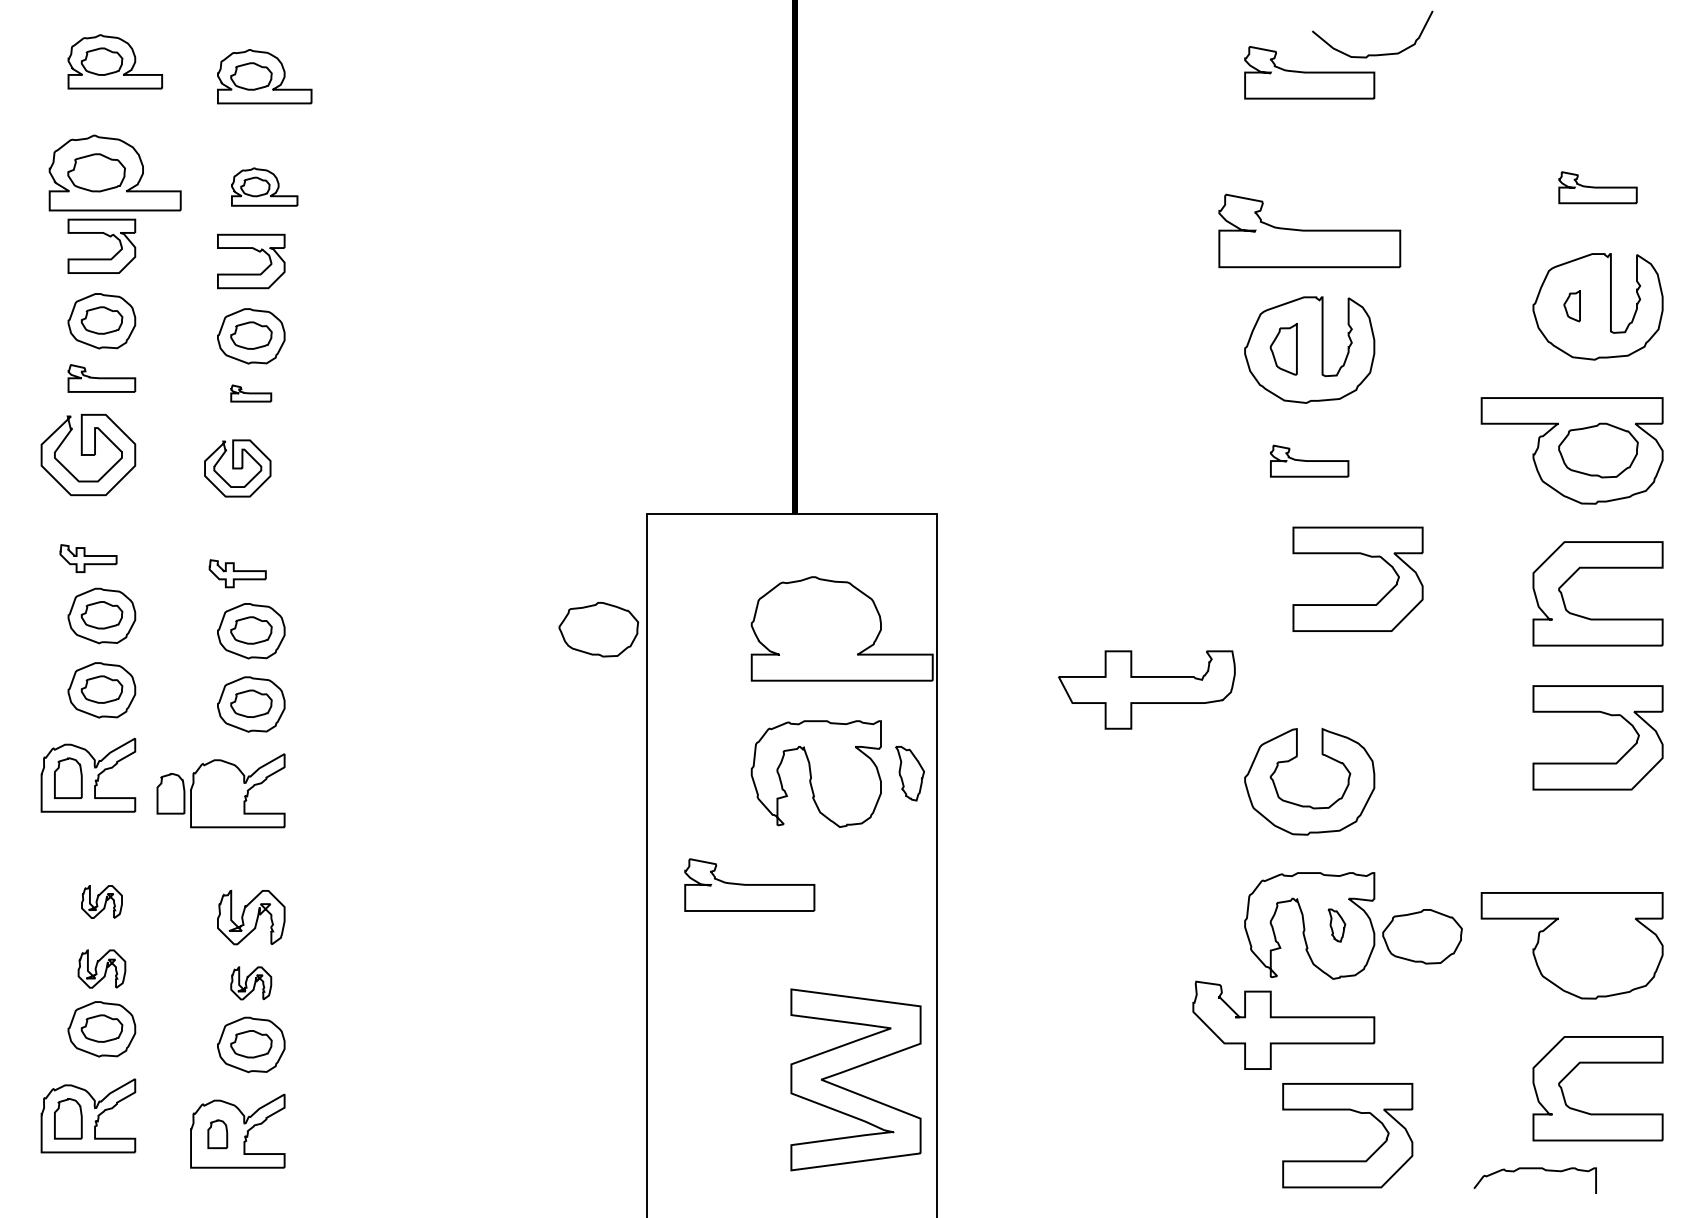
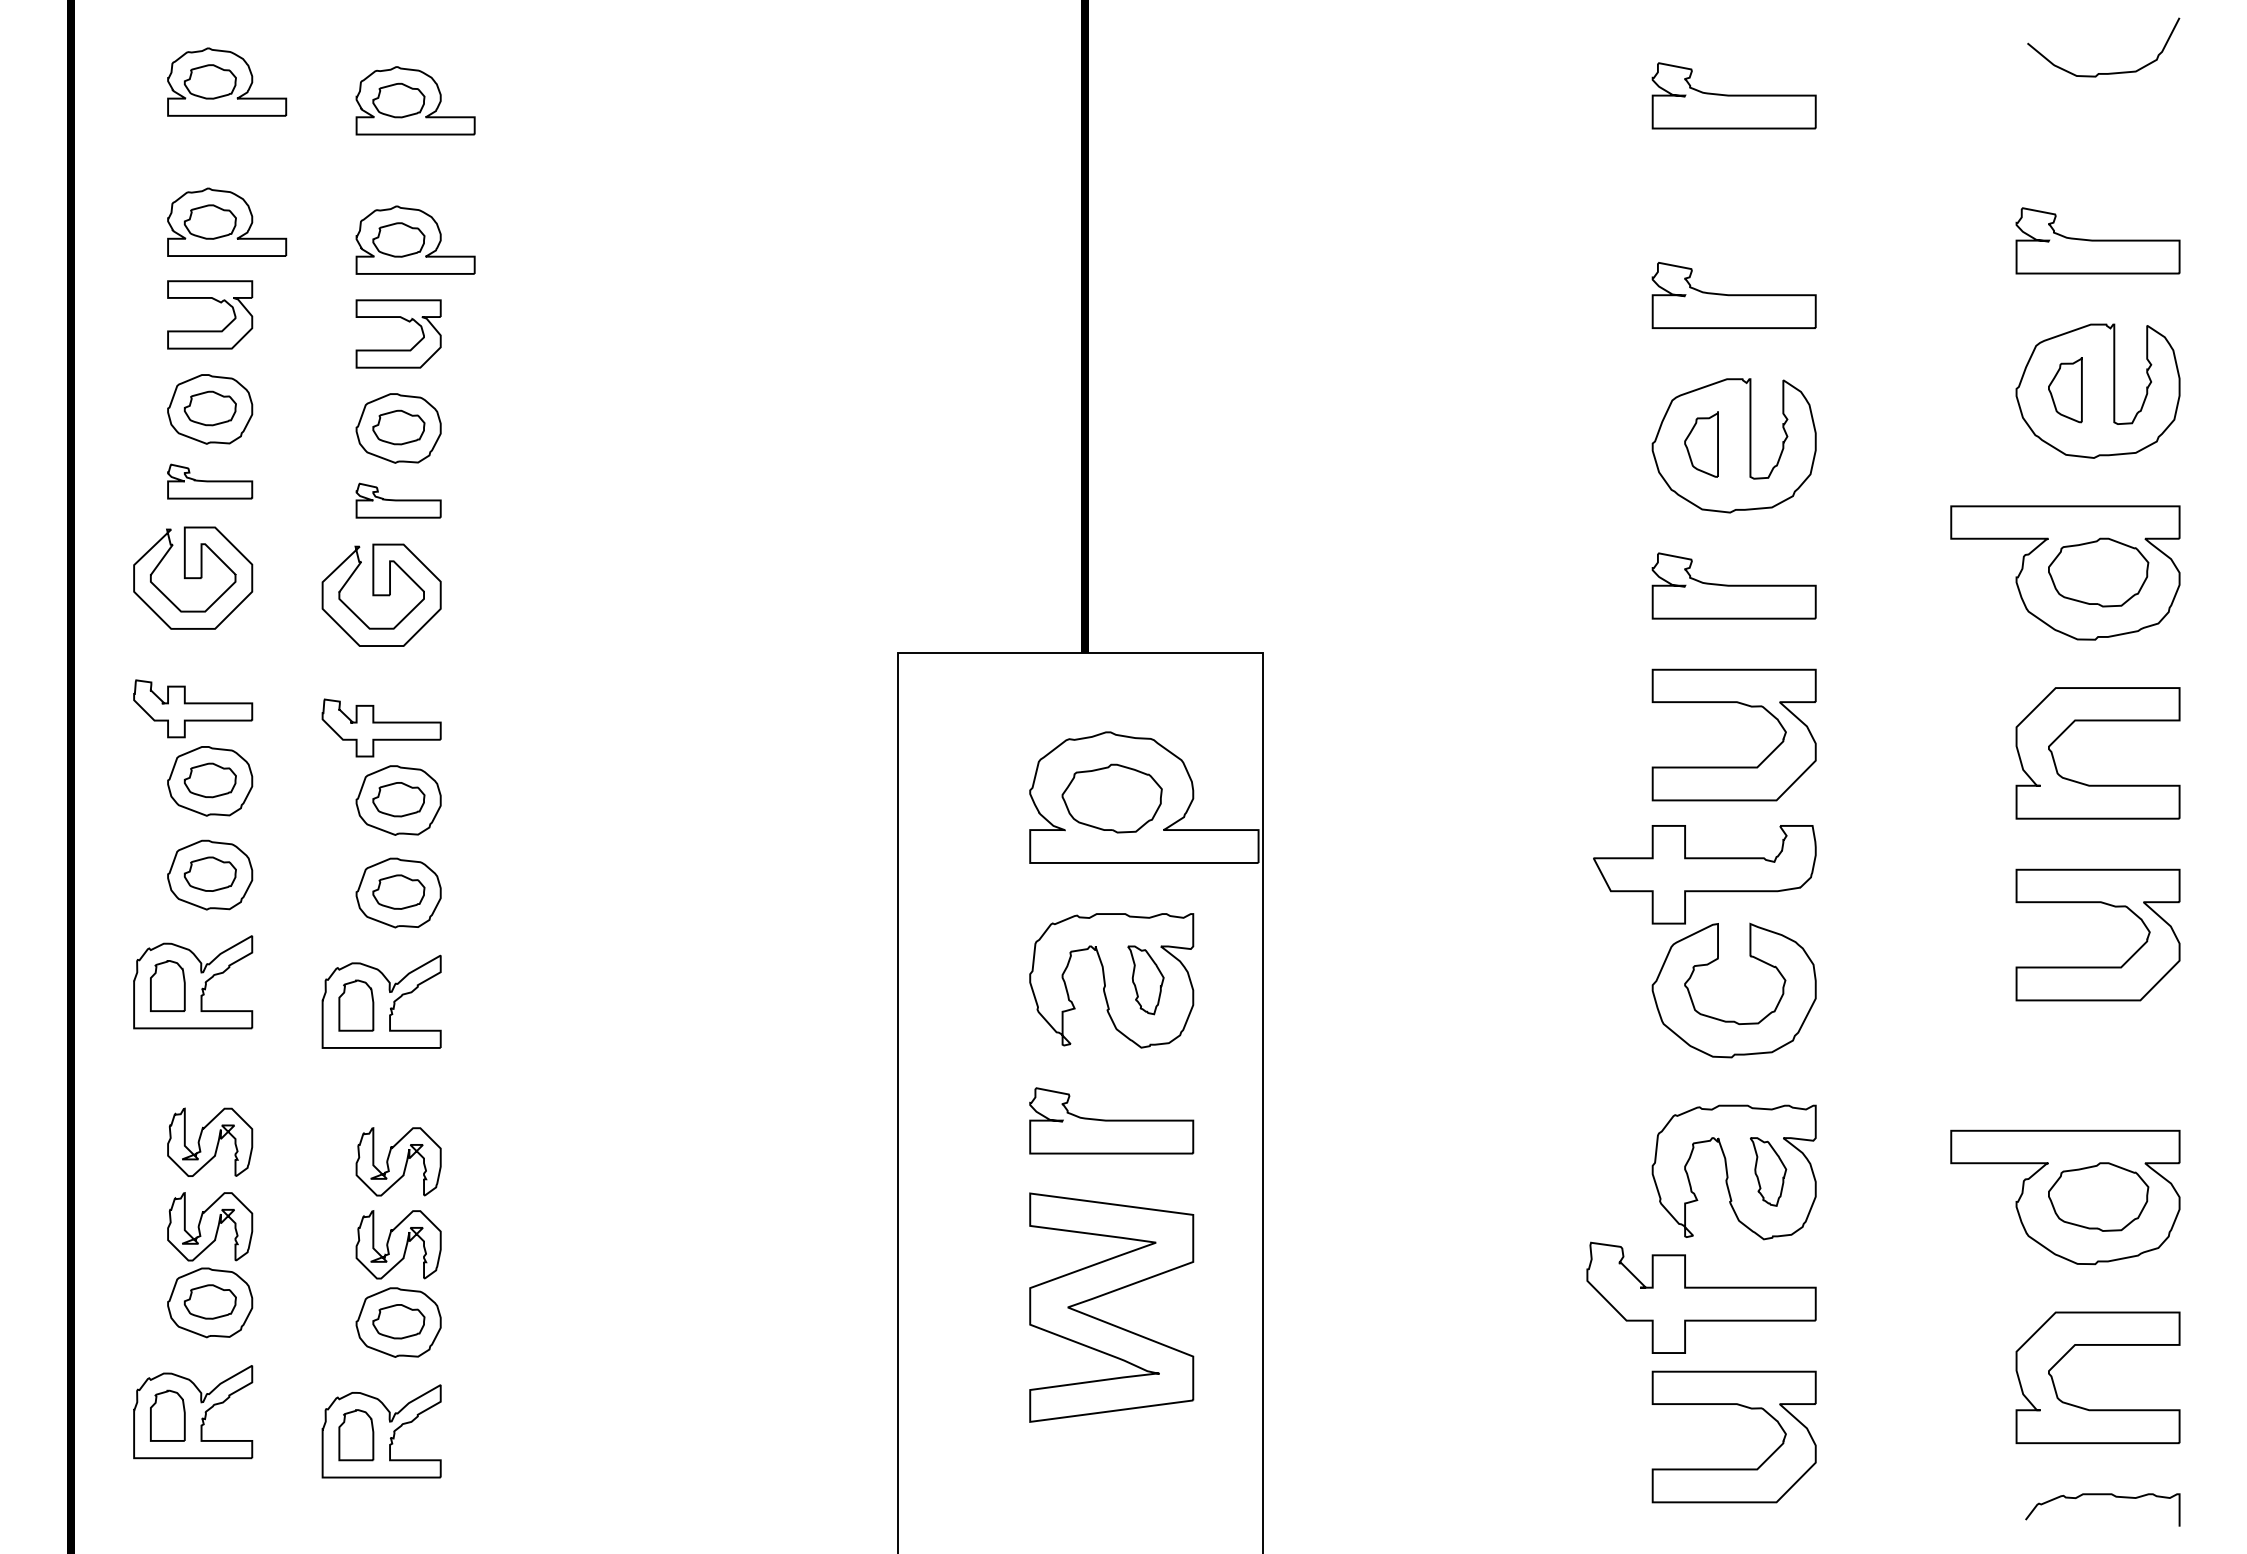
curve: (1377, 54) -> (2109, 72), moved
part: (115, 172) -> (227, 221), size x0.71
part: (264, 186) -> (415, 239), size x1.43
part: (1597, 187) -> (2097, 240), size x1.67
part: (1309, 230) -> (1733, 295), size x0.71
part: (1572, 306) -> (2065, 390), size x1.67
part: (251, 393) -> (398, 500), size x1.67
part: (1309, 460) -> (1733, 585), size x1.67
part: (237, 467) -> (381, 594), size x1.43
part: (1365, 555) -> (1743, 705), moved
part: (88, 558) -> (193, 708), size x1.67
part: (237, 573) -> (381, 727), size x1.67
part: (598, 629) -> (1111, 798), moved
part: (1146, 689) -> (1704, 874), moved
part: (909, 773) -> (1145, 980), moved
part: (171, 793) -> (356, 1005), moved
part: (749, 884) -> (1111, 1120), moved
part: (102, 901) -> (210, 1141), size x1.67
part: (1336, 925) -> (1768, 1171), size x1.67
part: (1422, 936) -> (2098, 1196), moved
part: (102, 968) -> (210, 1226), size x1.43
part: (251, 983) -> (398, 1244), size x1.67
part: (851, 1070) -> (1105, 1295), moved
part: (1352, 1111) -> (1740, 1406), moved
part: (217, 1134) -> (356, 1435), size x1.43
curve: (1535, 1169) -> (2102, 1495), moved

